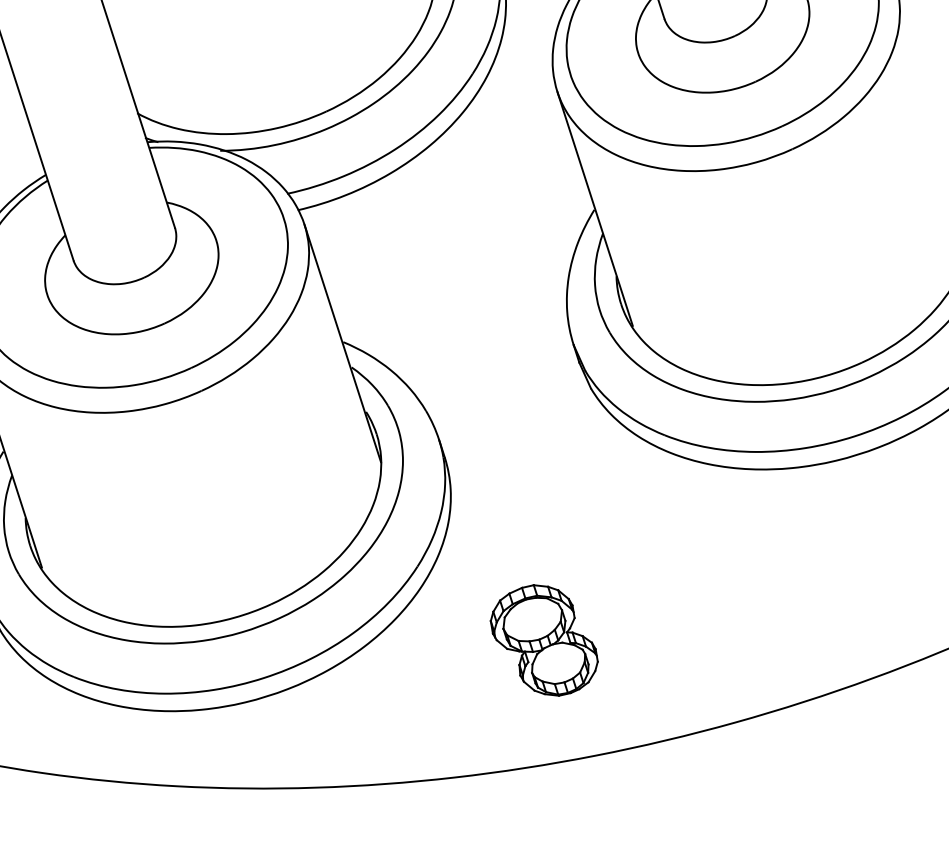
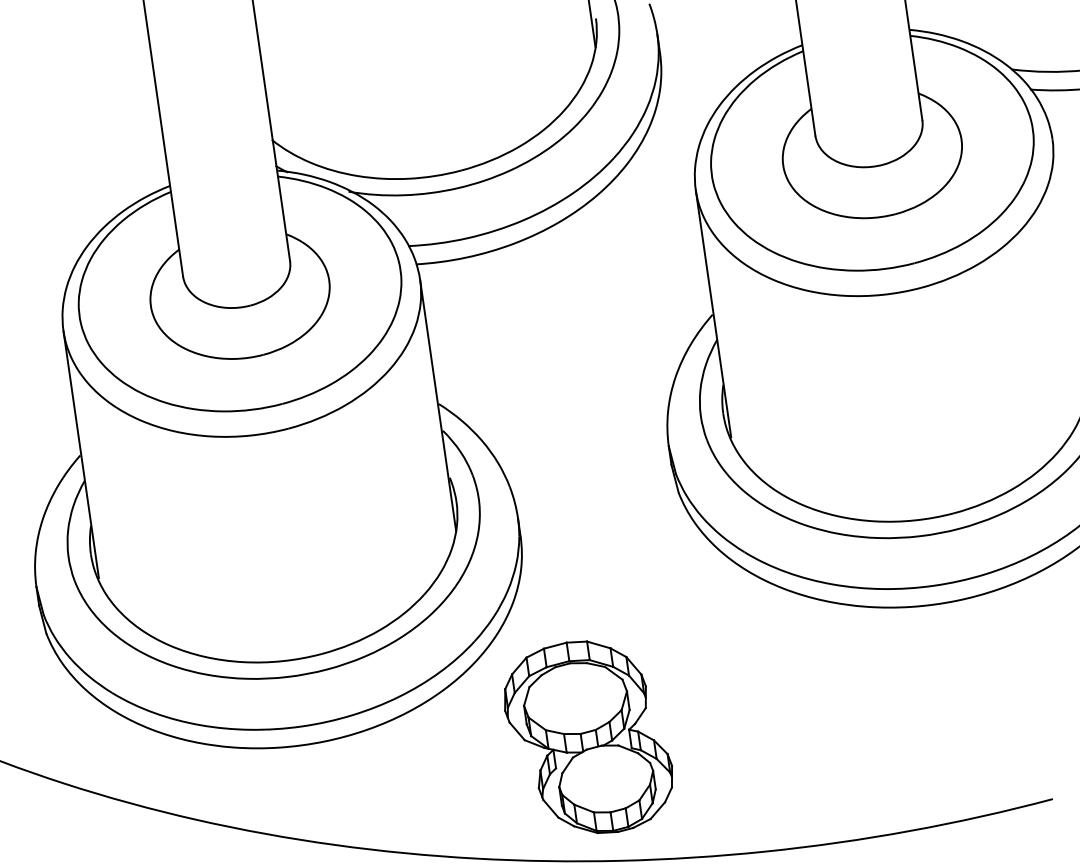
part: (543, 640) -> (588, 736), size x1.67

